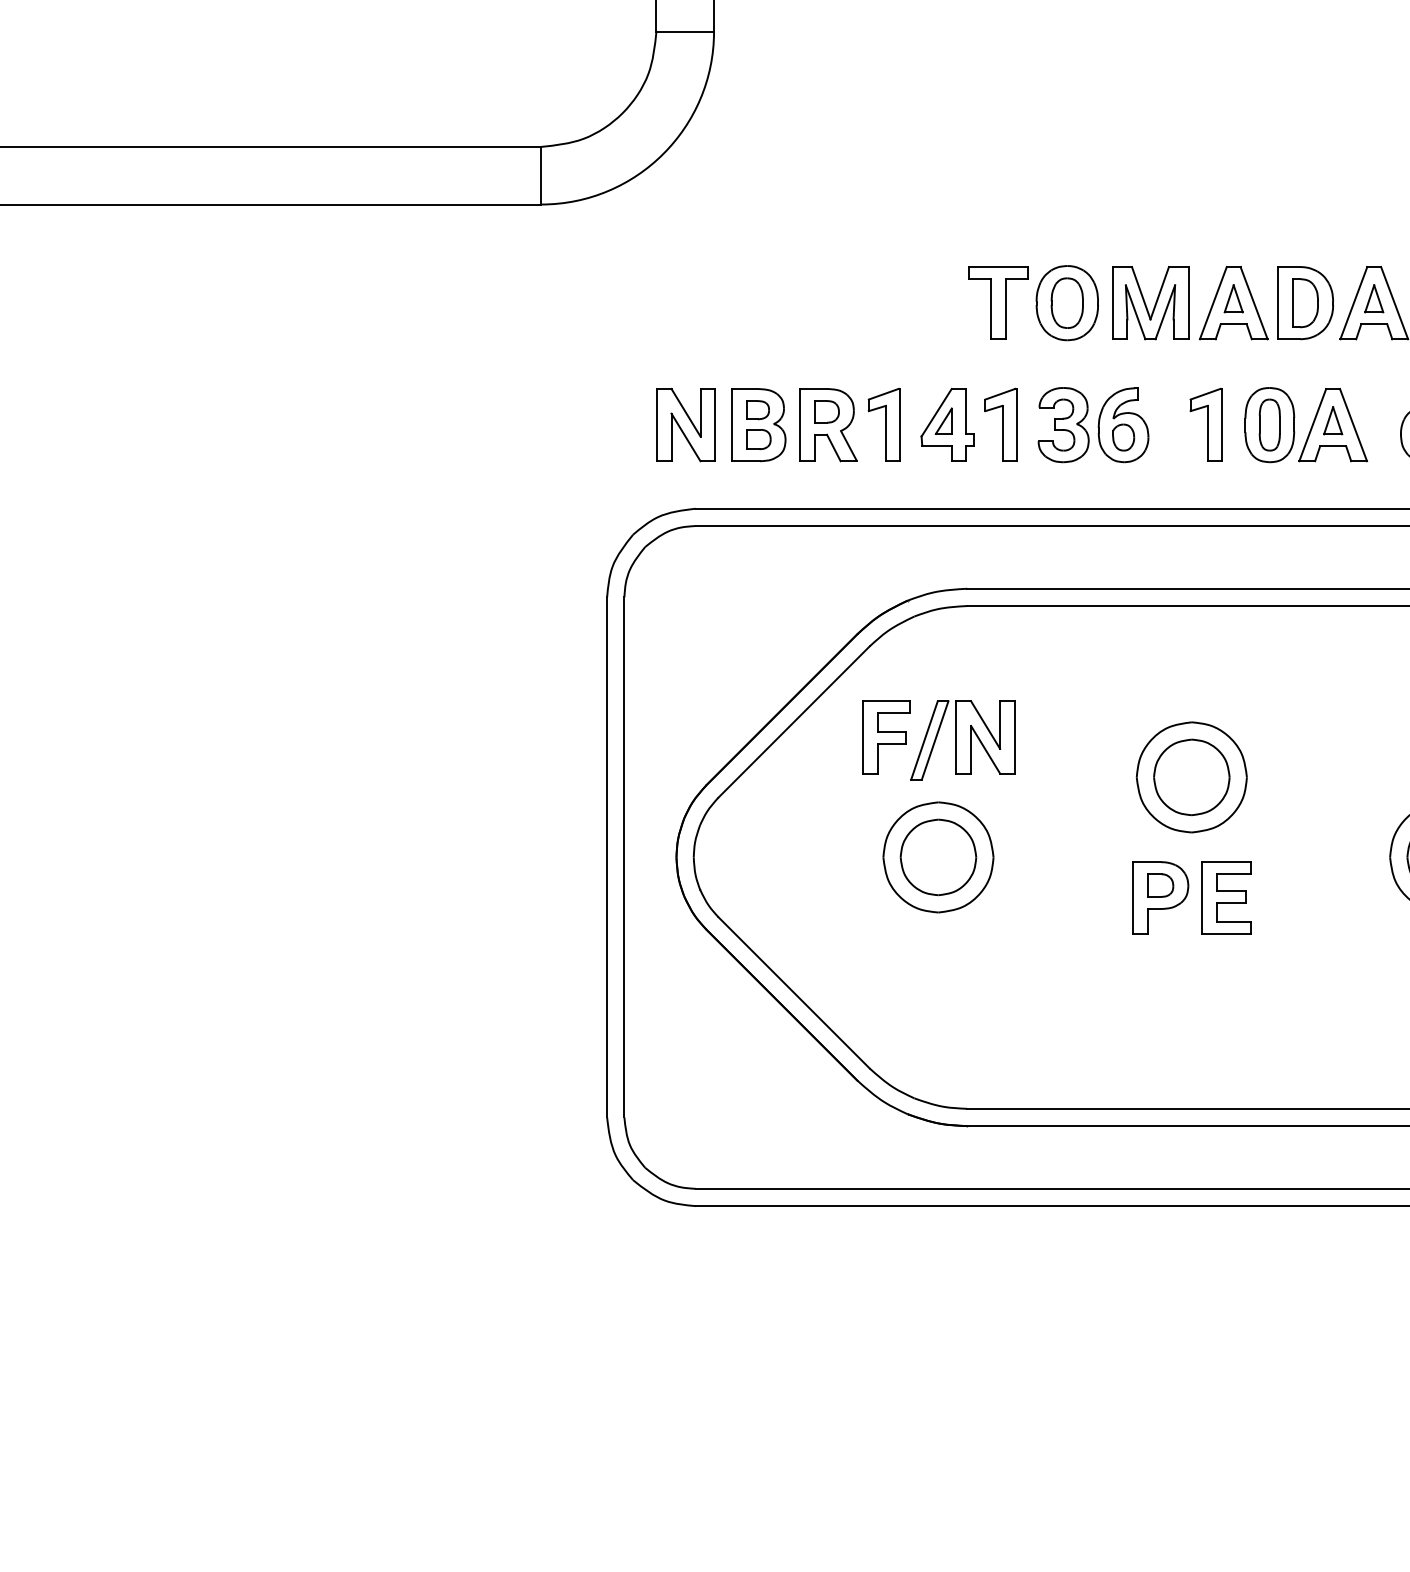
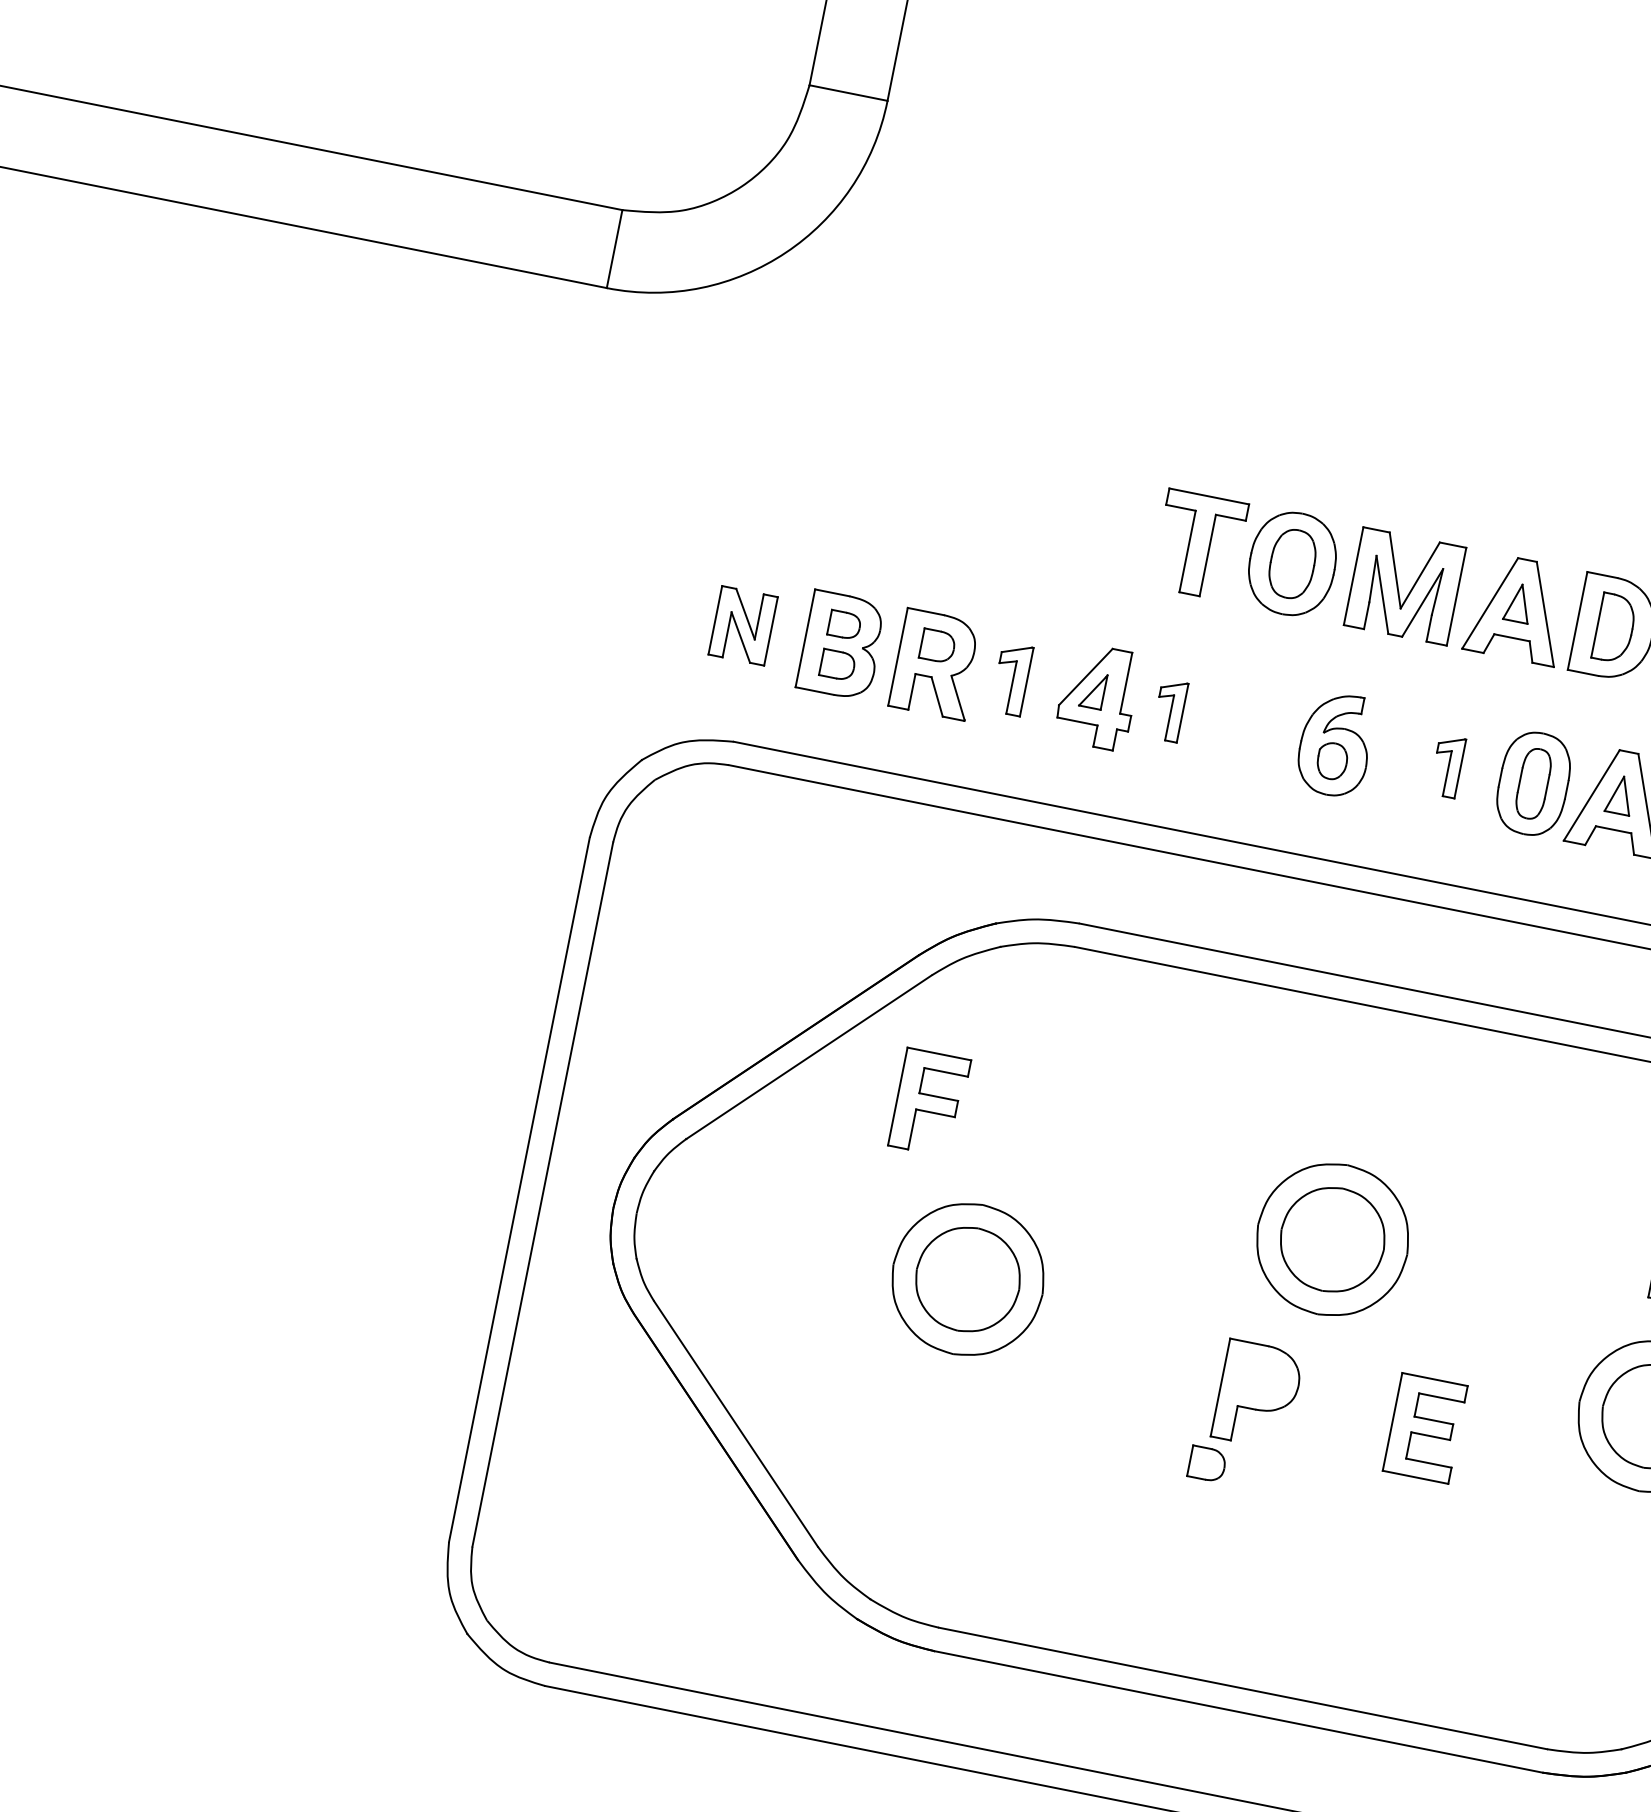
part: (685, 424) -> (742, 624), size x0.7
part: (883, 424) -> (1010, 678), size x0.7
part: (1000, 424) -> (1169, 710), size x0.6
part: (1205, 424) -> (1446, 765), size x0.6
part: (1063, 425) -> (1254, 728), removed
part: (962, 740) -> (1032, 1127), removed
part: (1160, 885) -> (1207, 1463), moved
part: (1226, 897) -> (1425, 1427), moved

